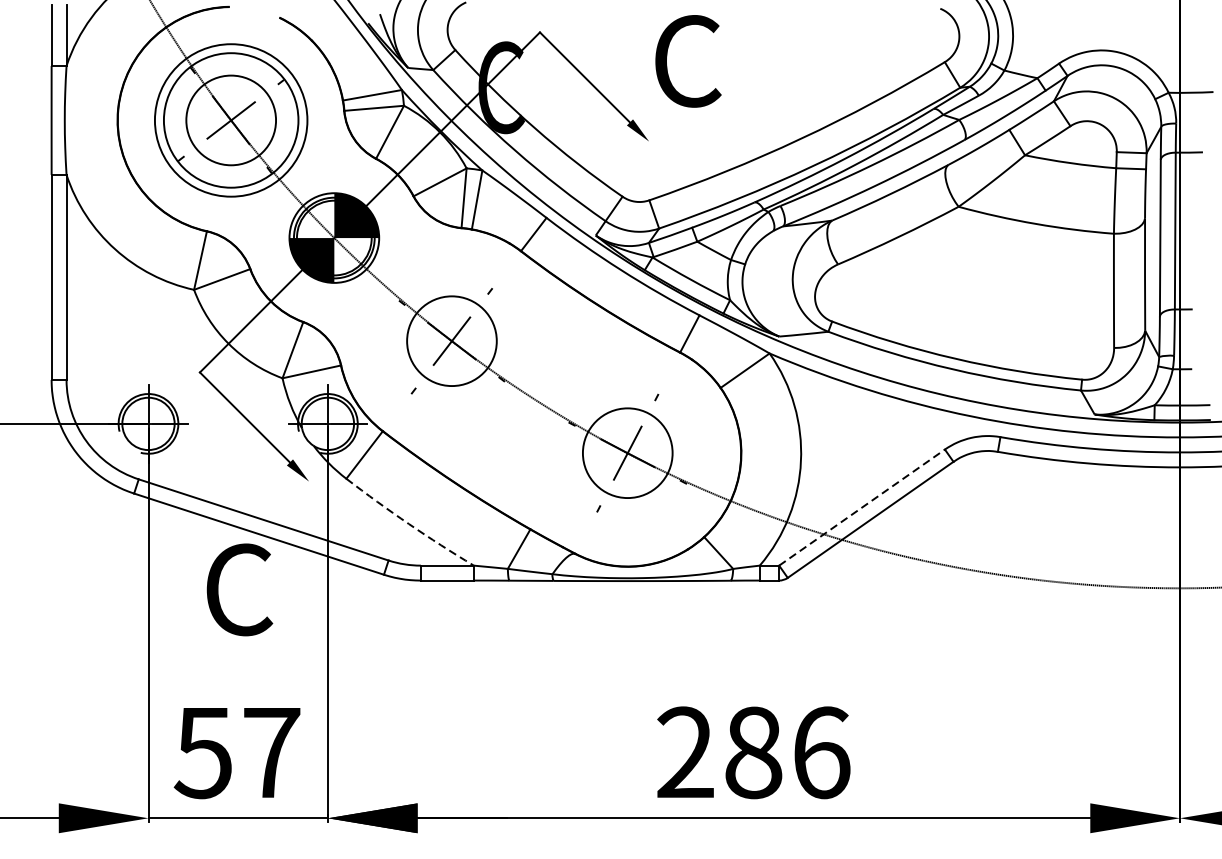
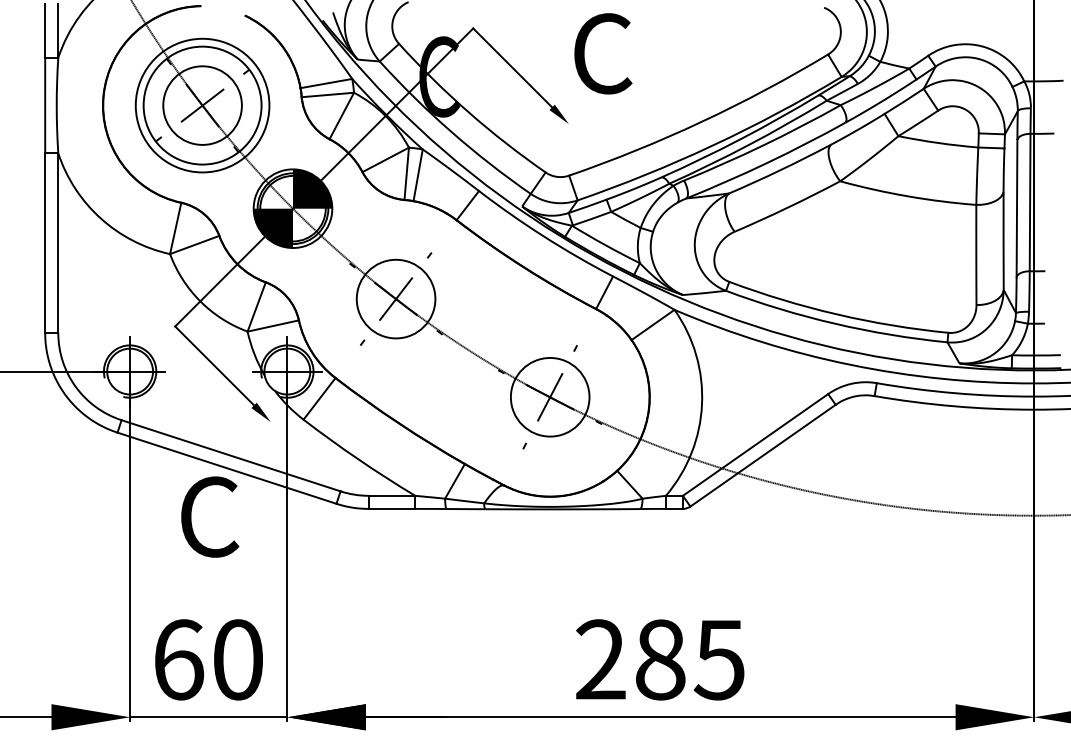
line: (861, 507) -> (755, 444), dashed -> solid
arc: (409, 524) -> (358, 459), dashed -> solid
text: (236, 752) -> (207, 659), 57 -> 60
text: (820, 752) -> (719, 659), 286 -> 285

